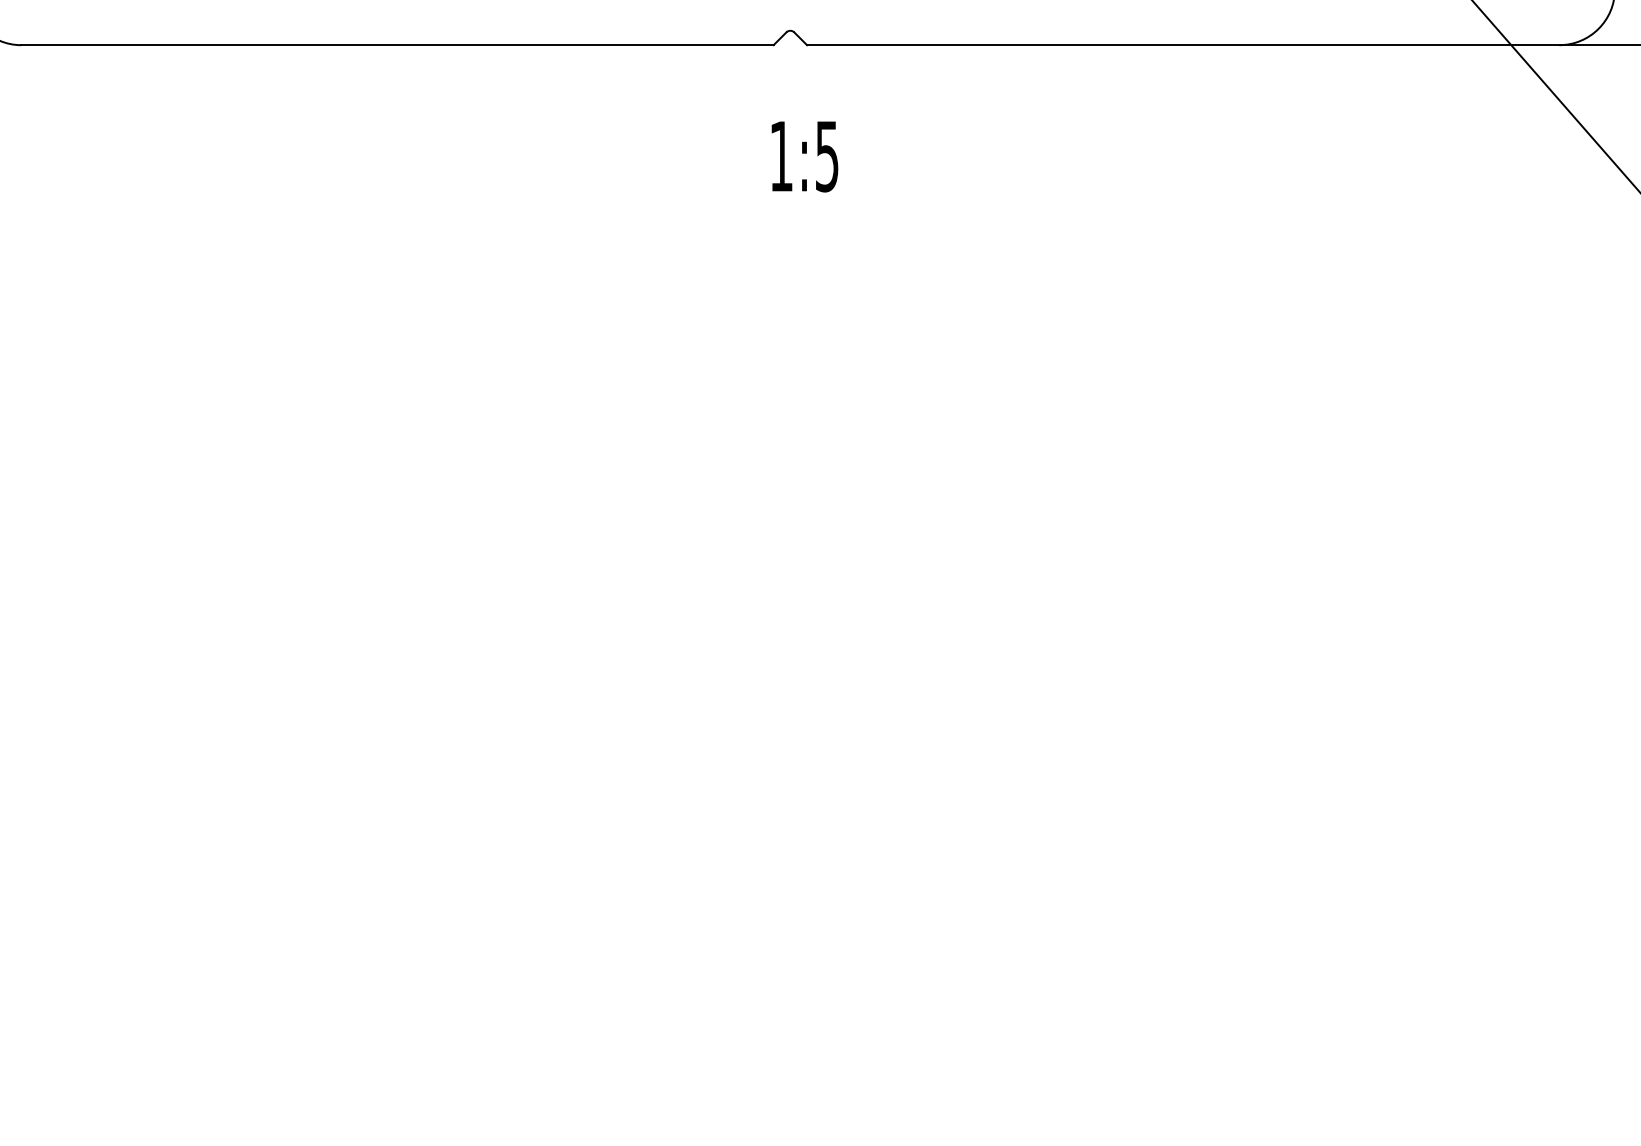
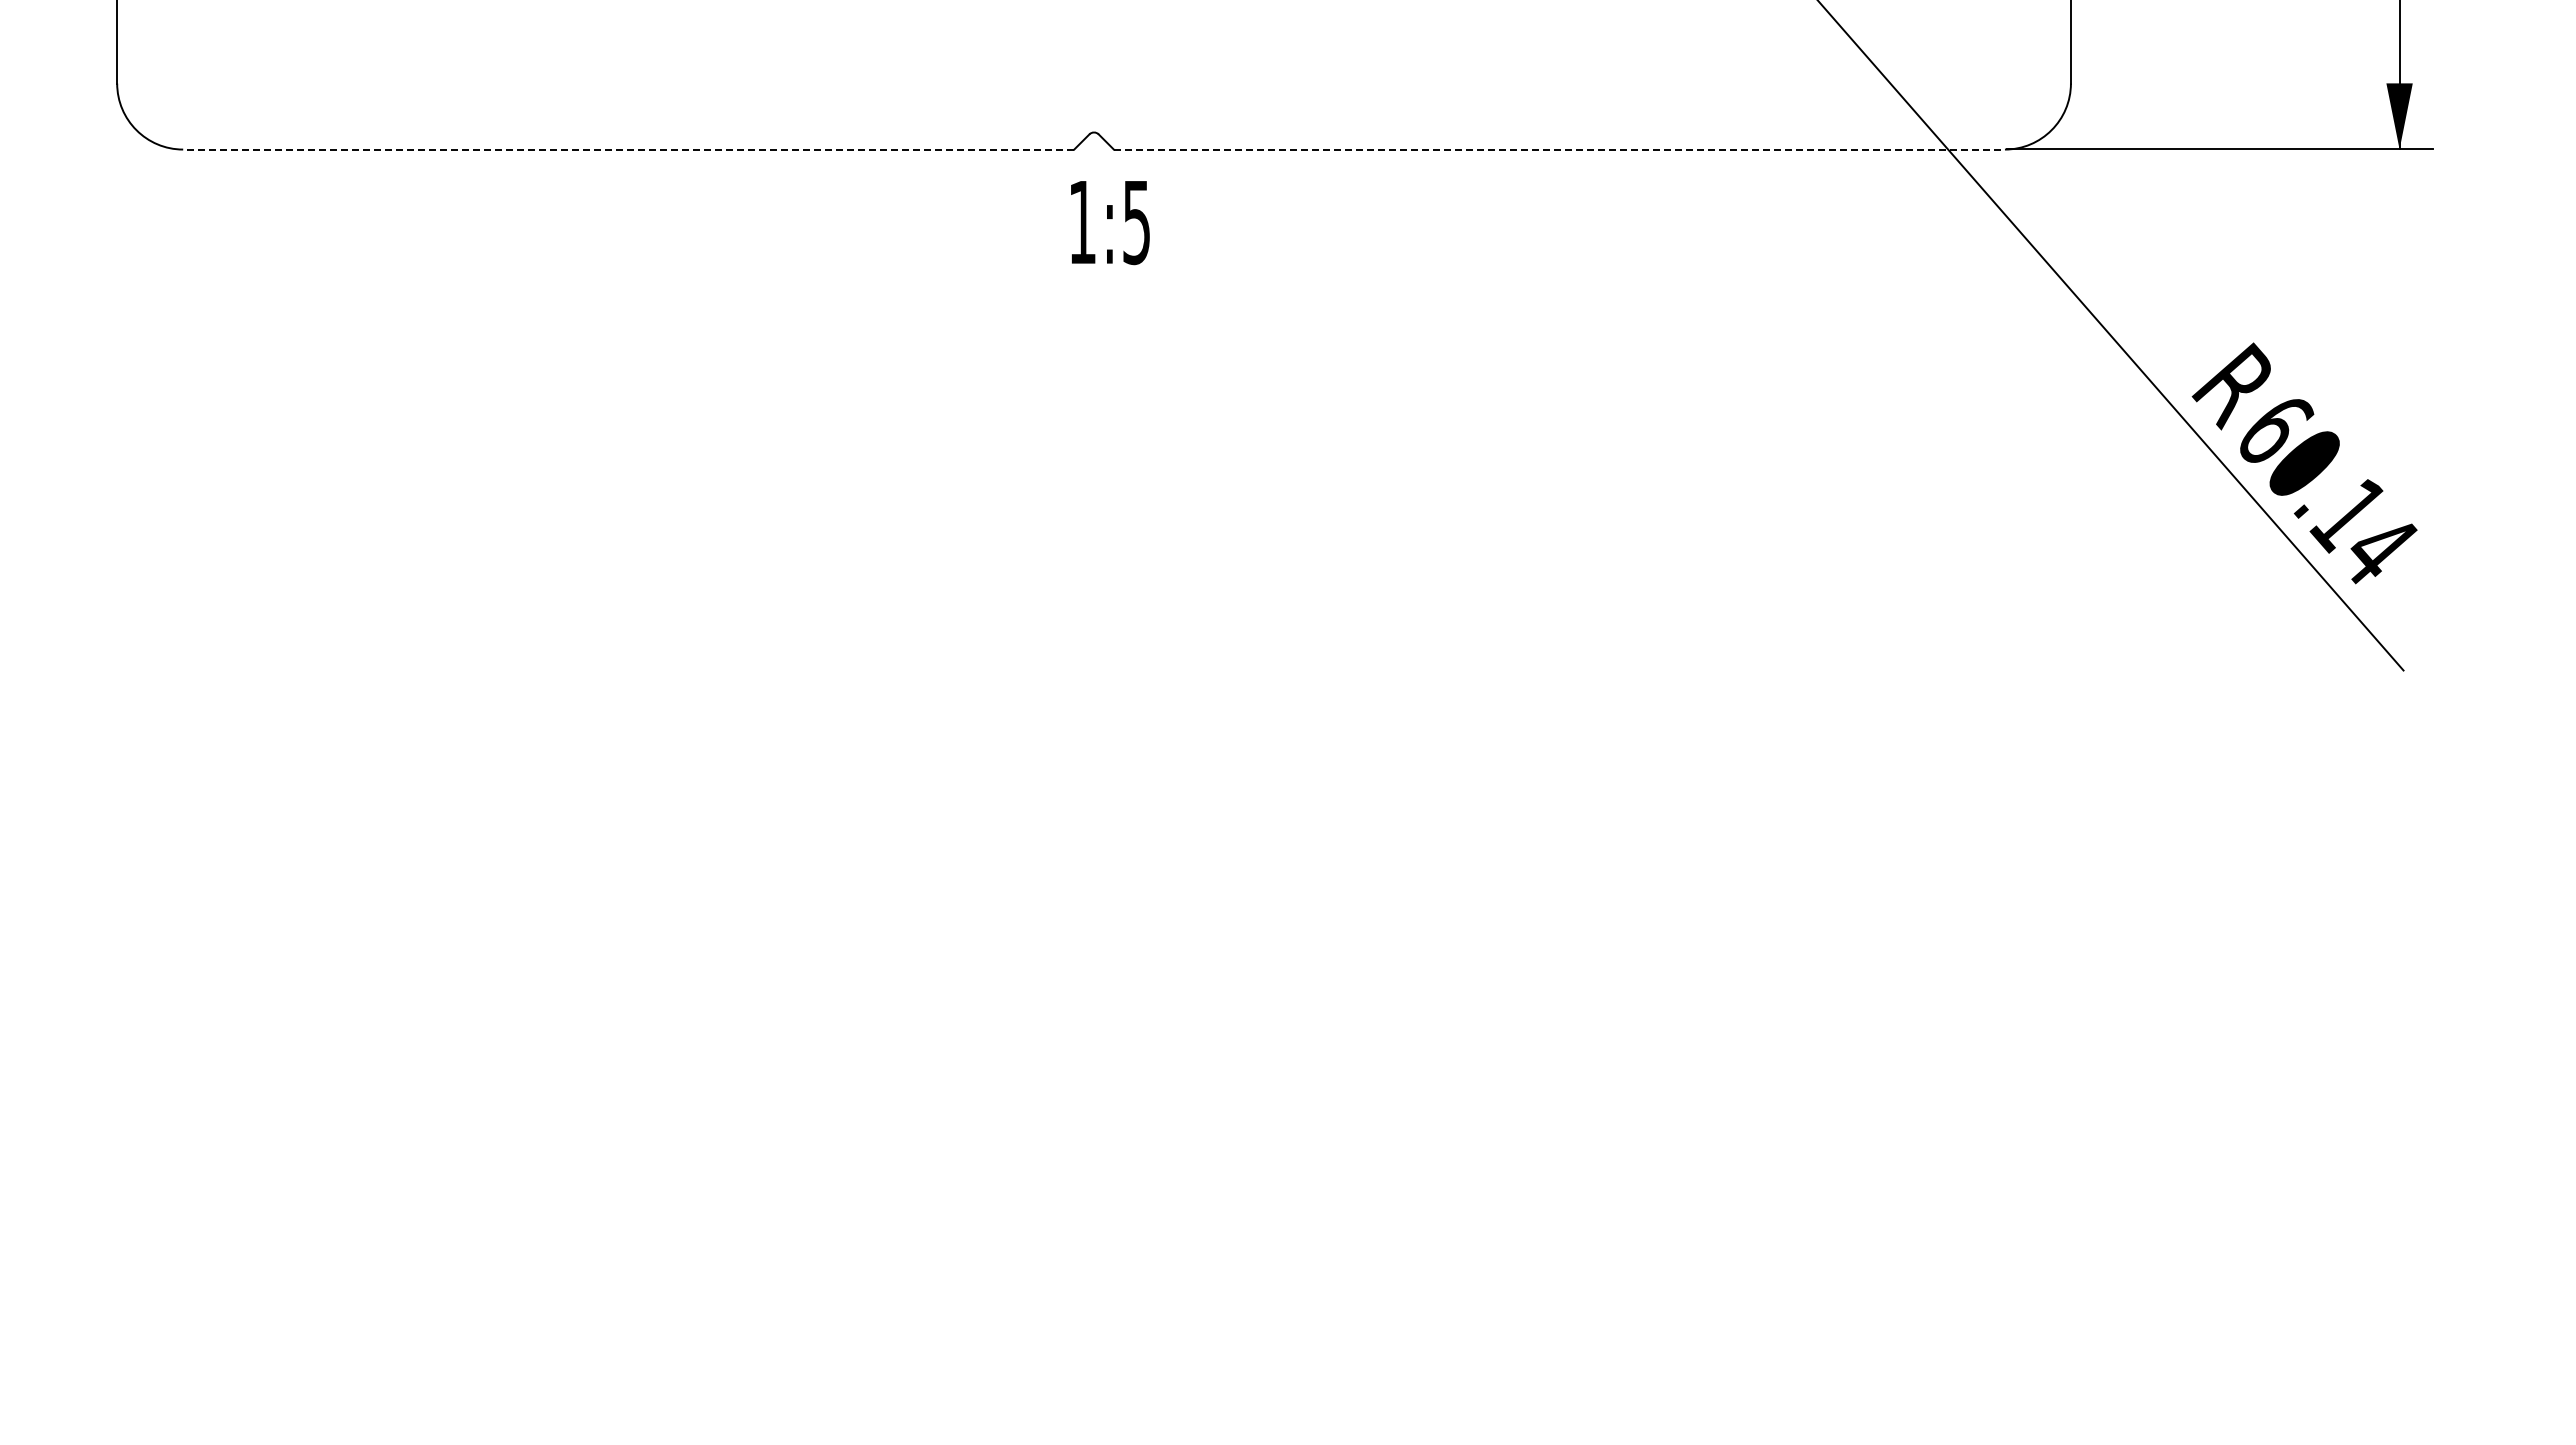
line: (397, 45) -> (628, 149), solid -> dashed
line: (1183, 45) -> (1559, 149), solid -> dashed
text: (805, 157) -> (1110, 223), moved

